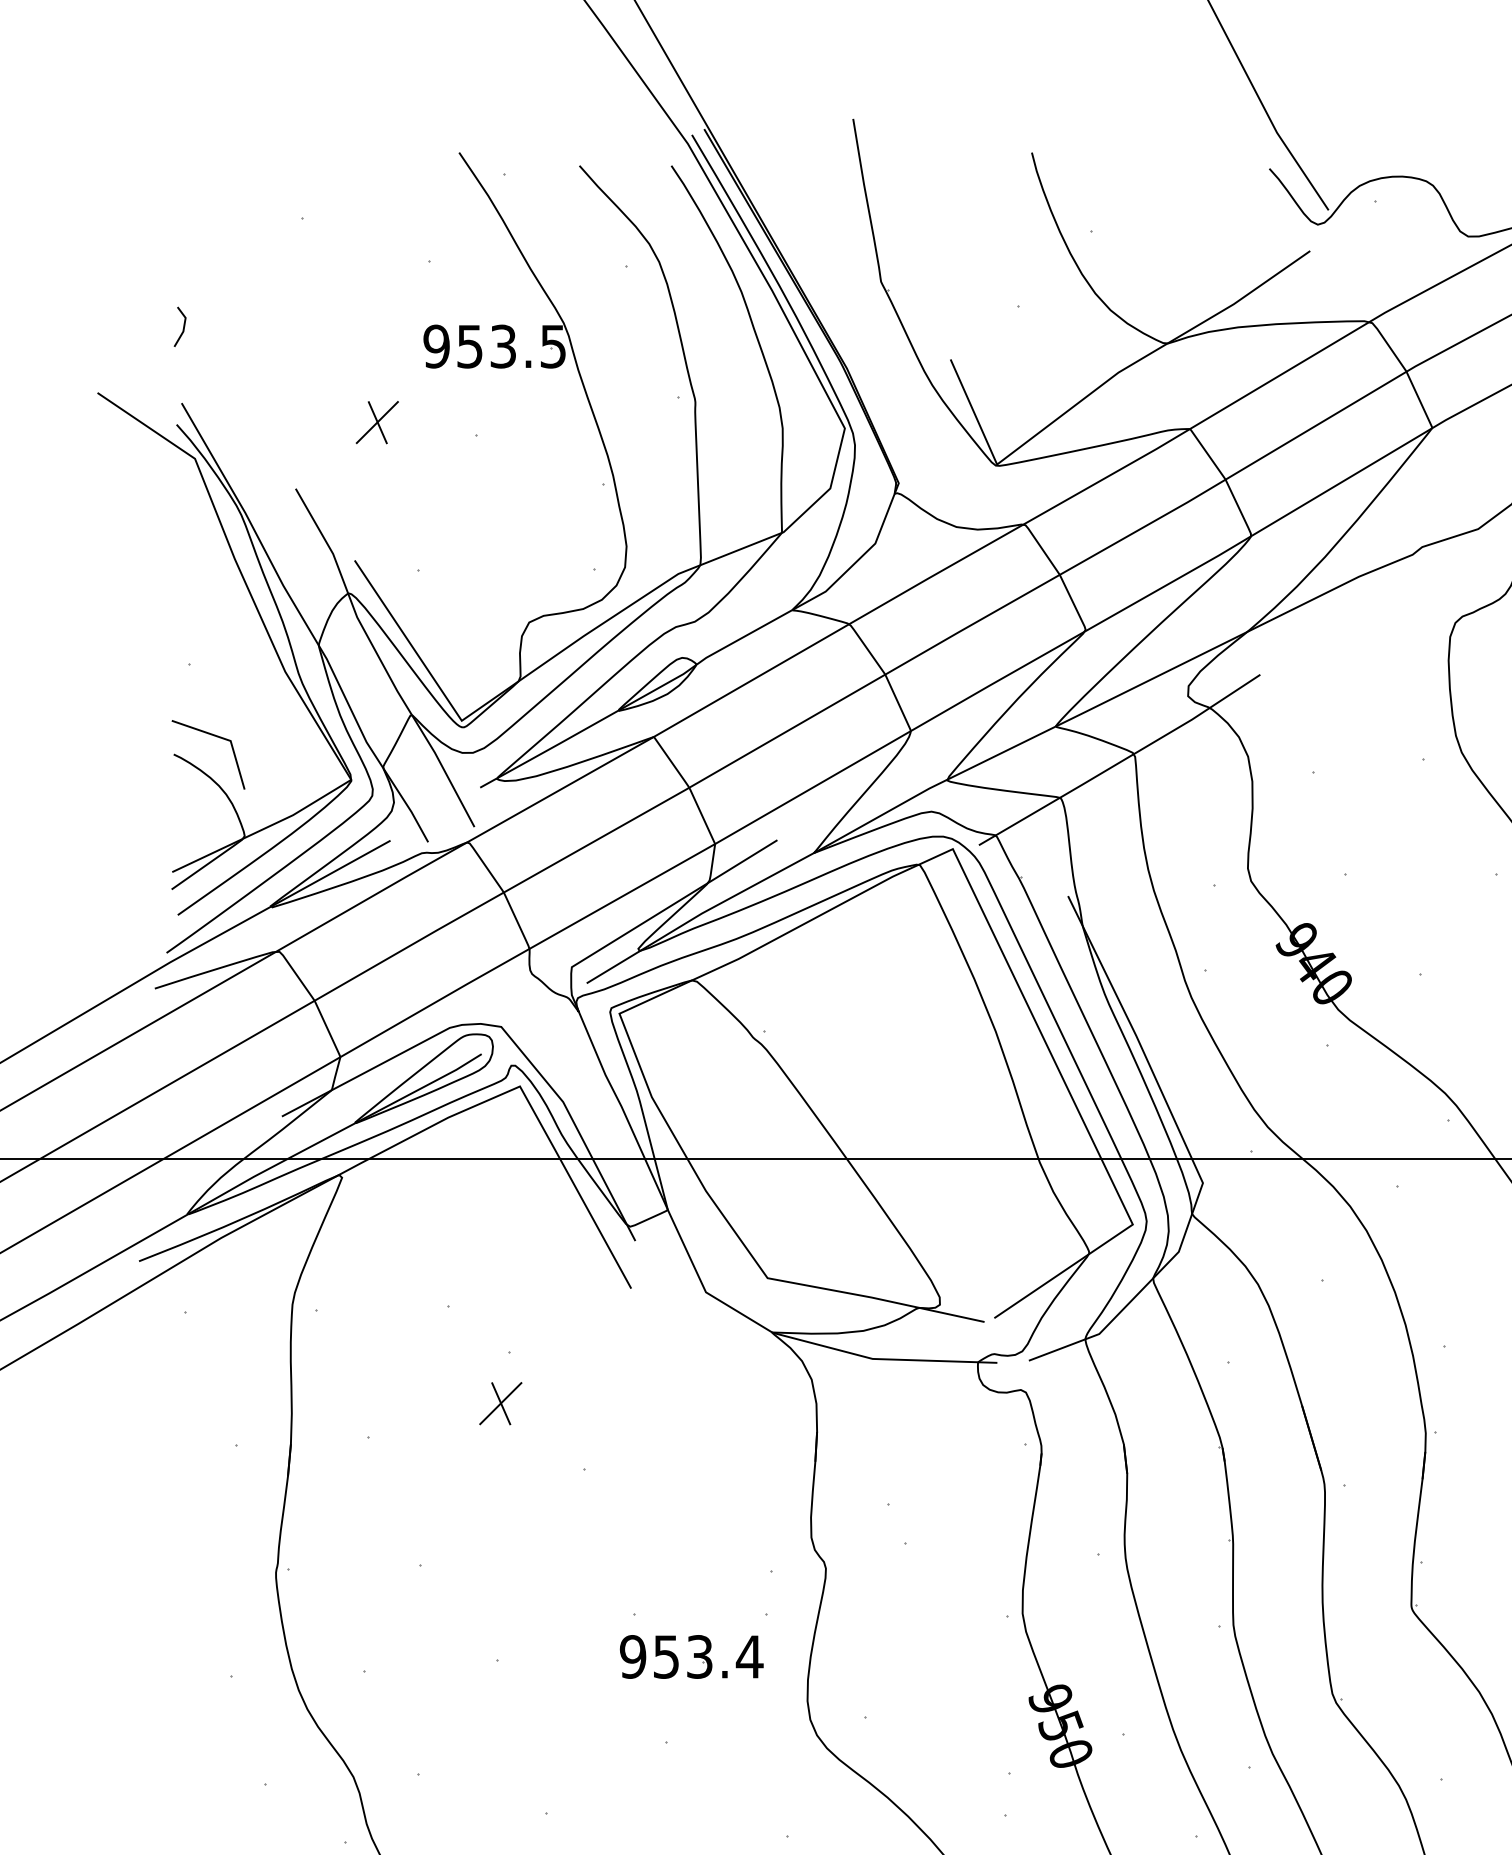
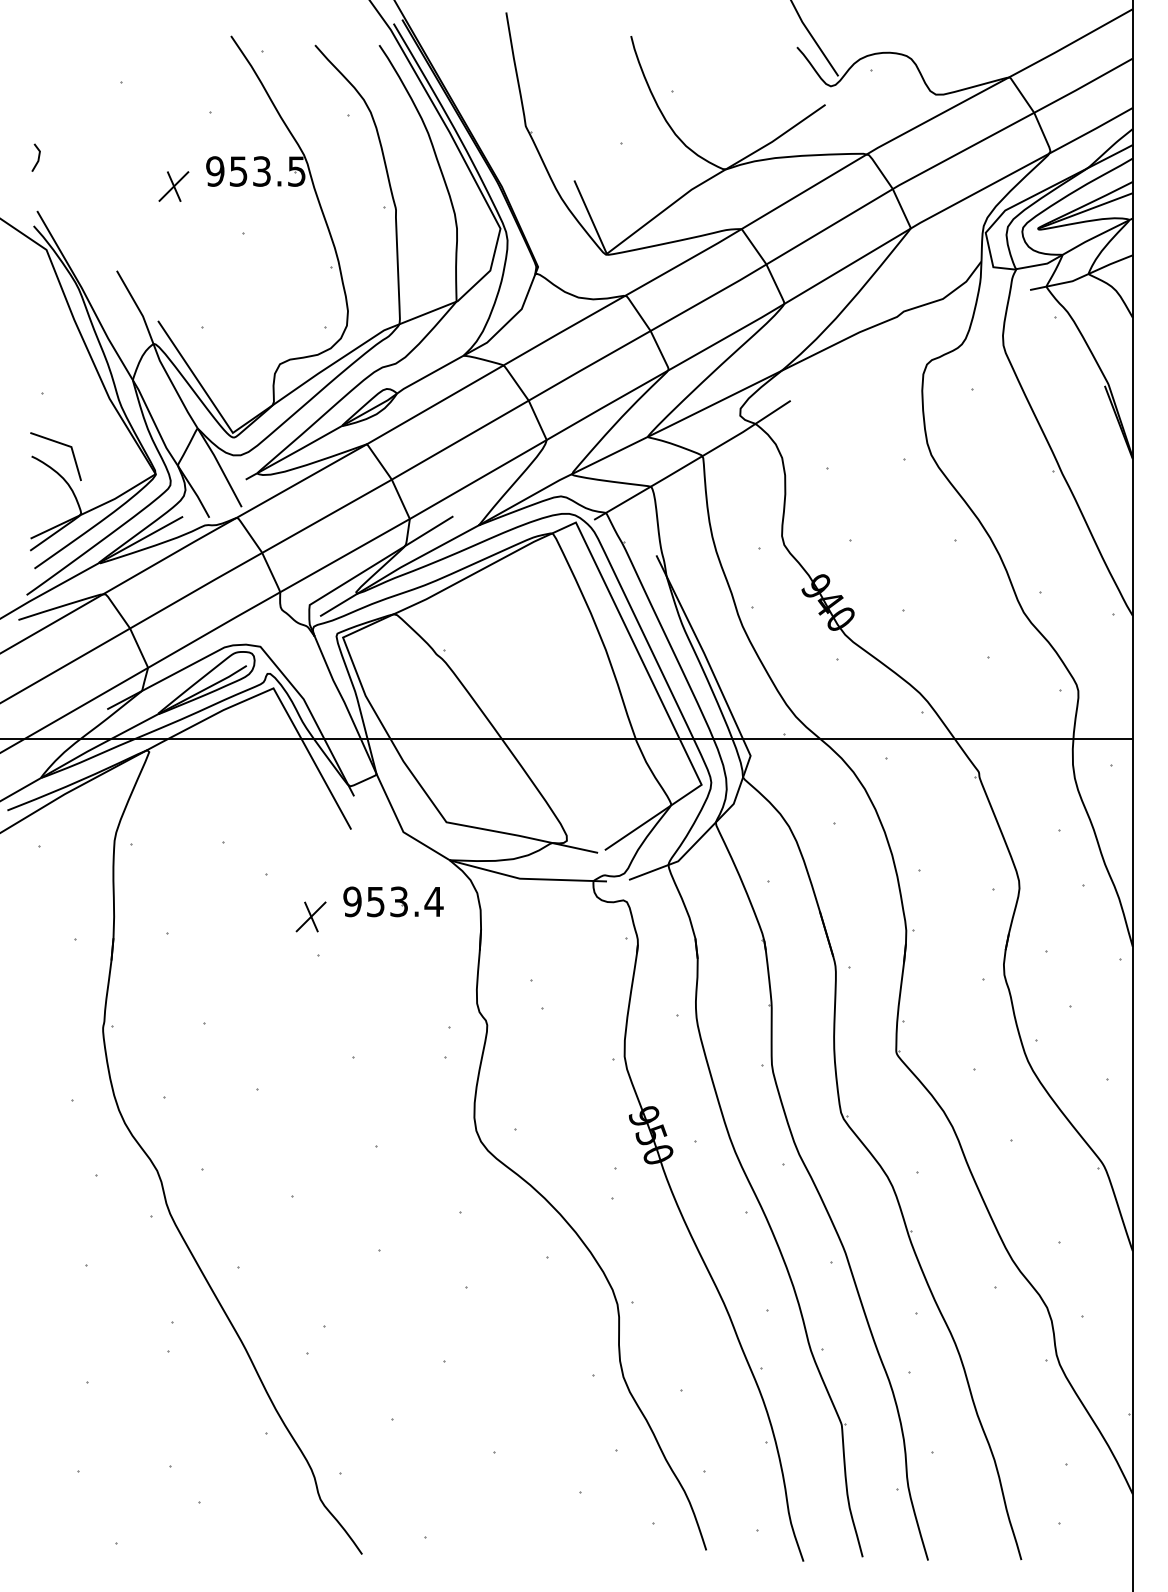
part: (376, 422) -> (173, 186), moved
part: (499, 1403) -> (310, 916), moved
part: (691, 1656) -> (393, 901), moved

